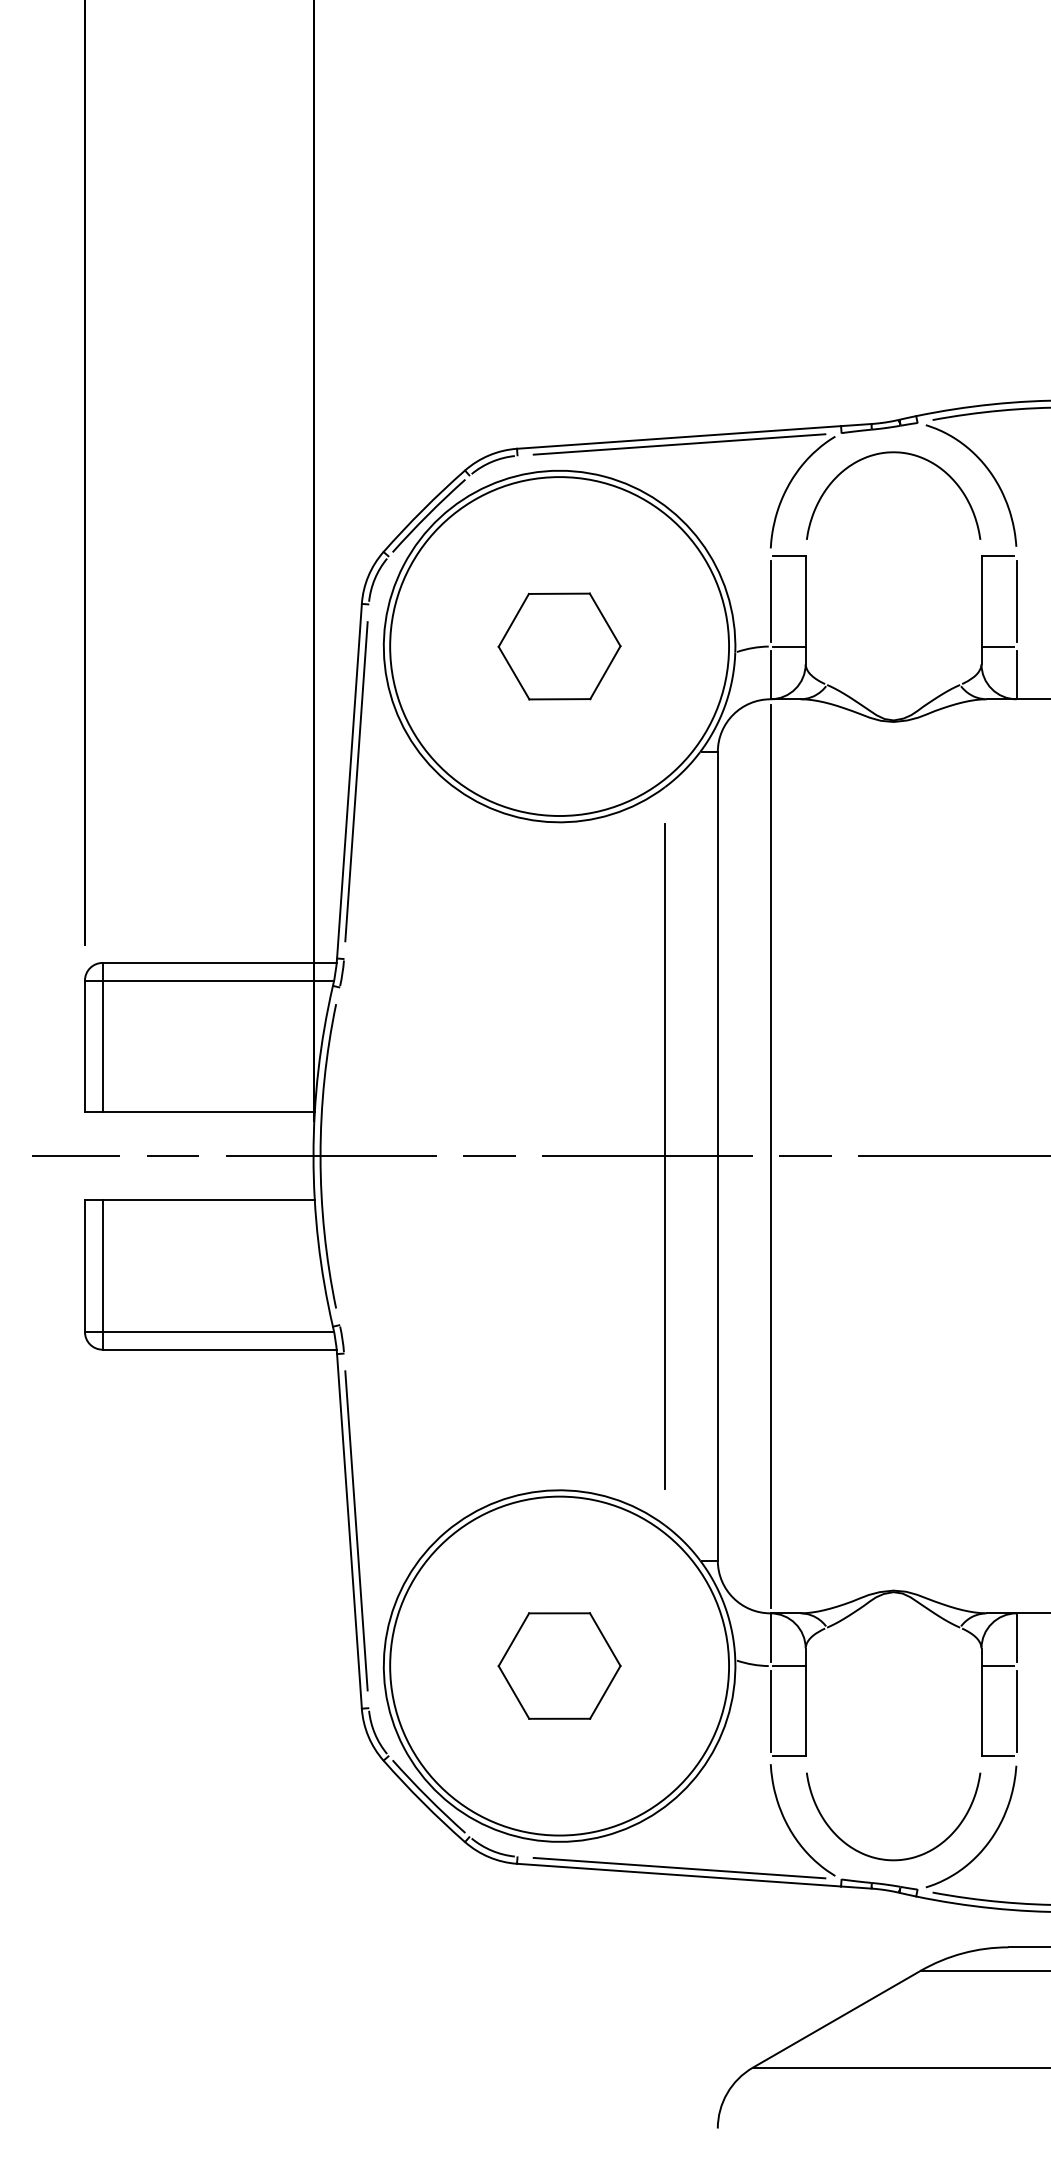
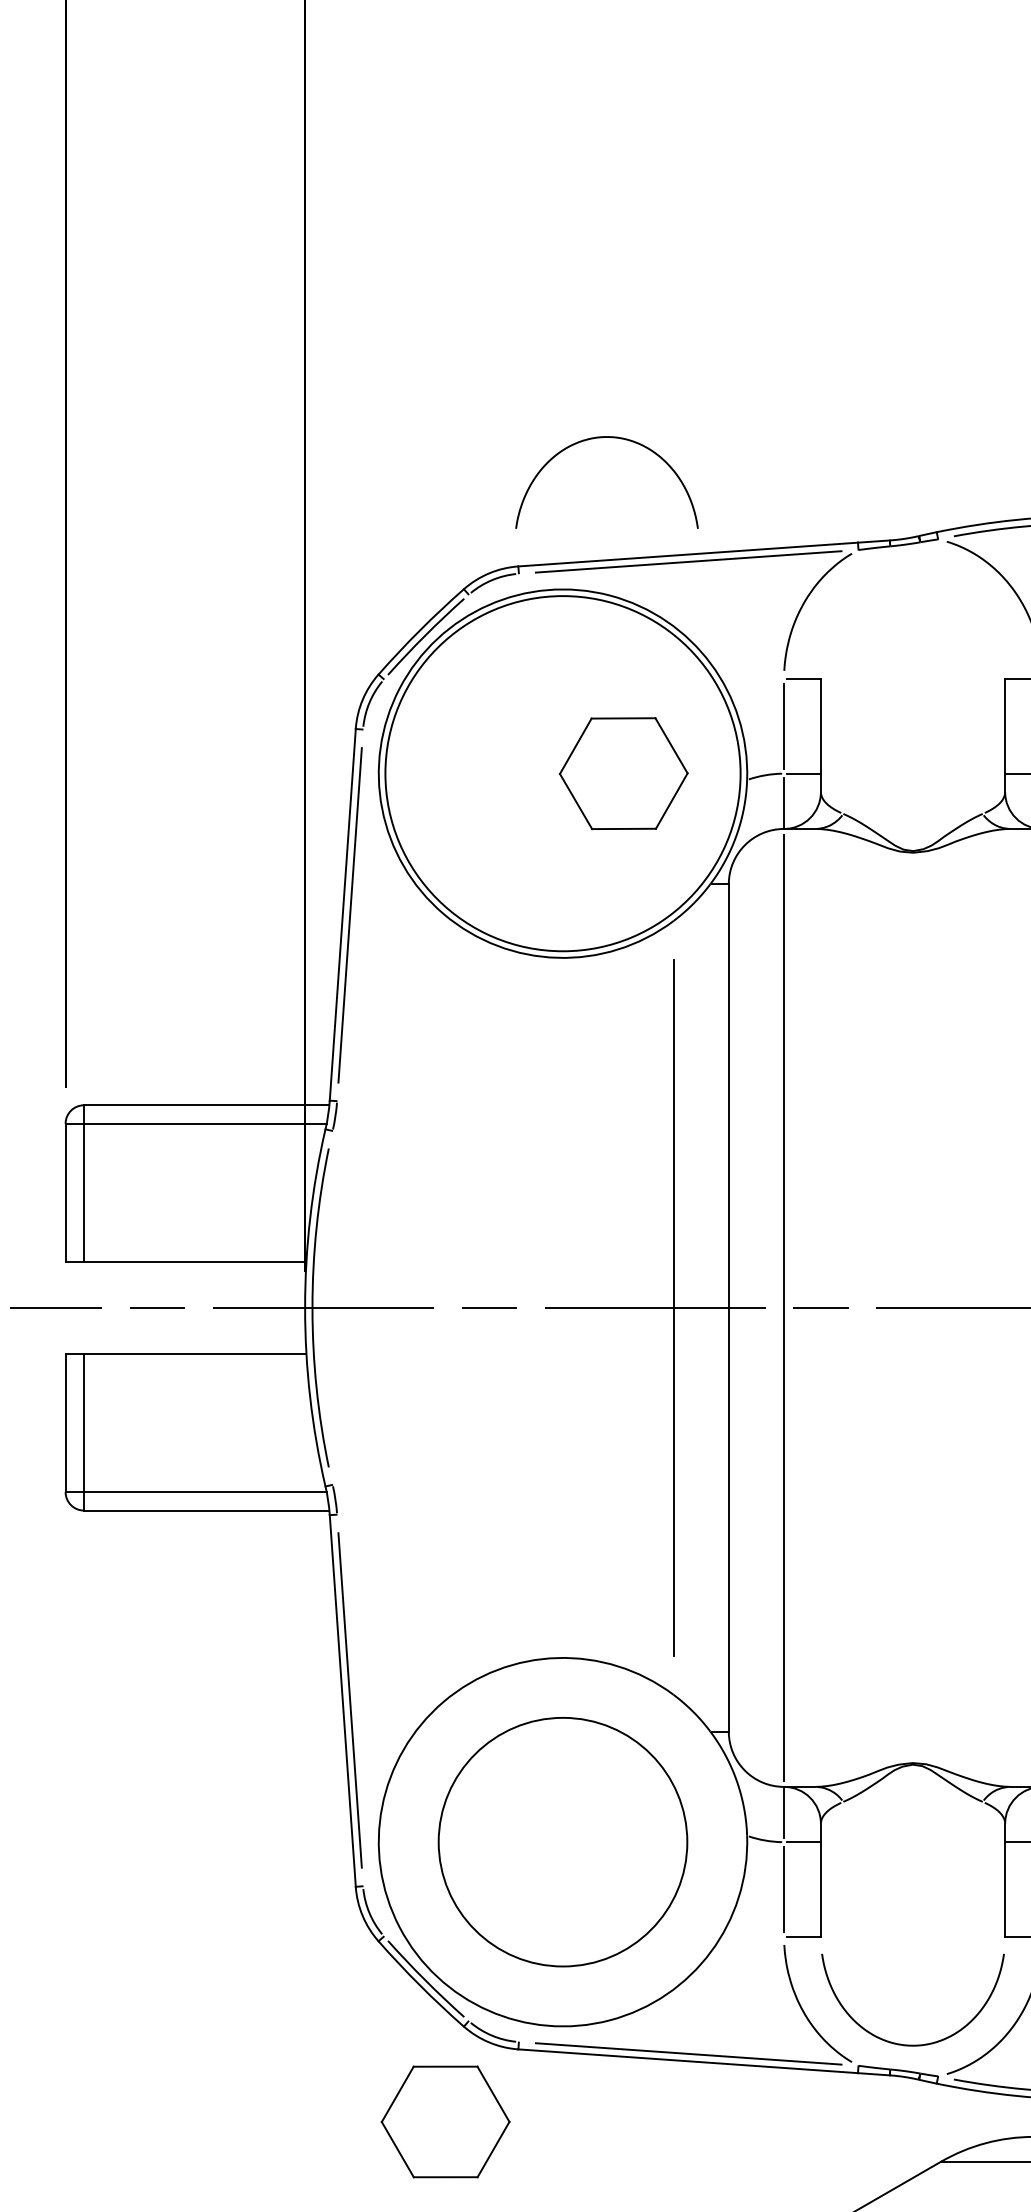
curve: (893, 453) -> (606, 438), moved
part: (559, 646) -> (623, 773), moved
circle: (559, 1665) -> (562, 1841), size x0.7
part: (559, 1665) -> (445, 2121), moved

